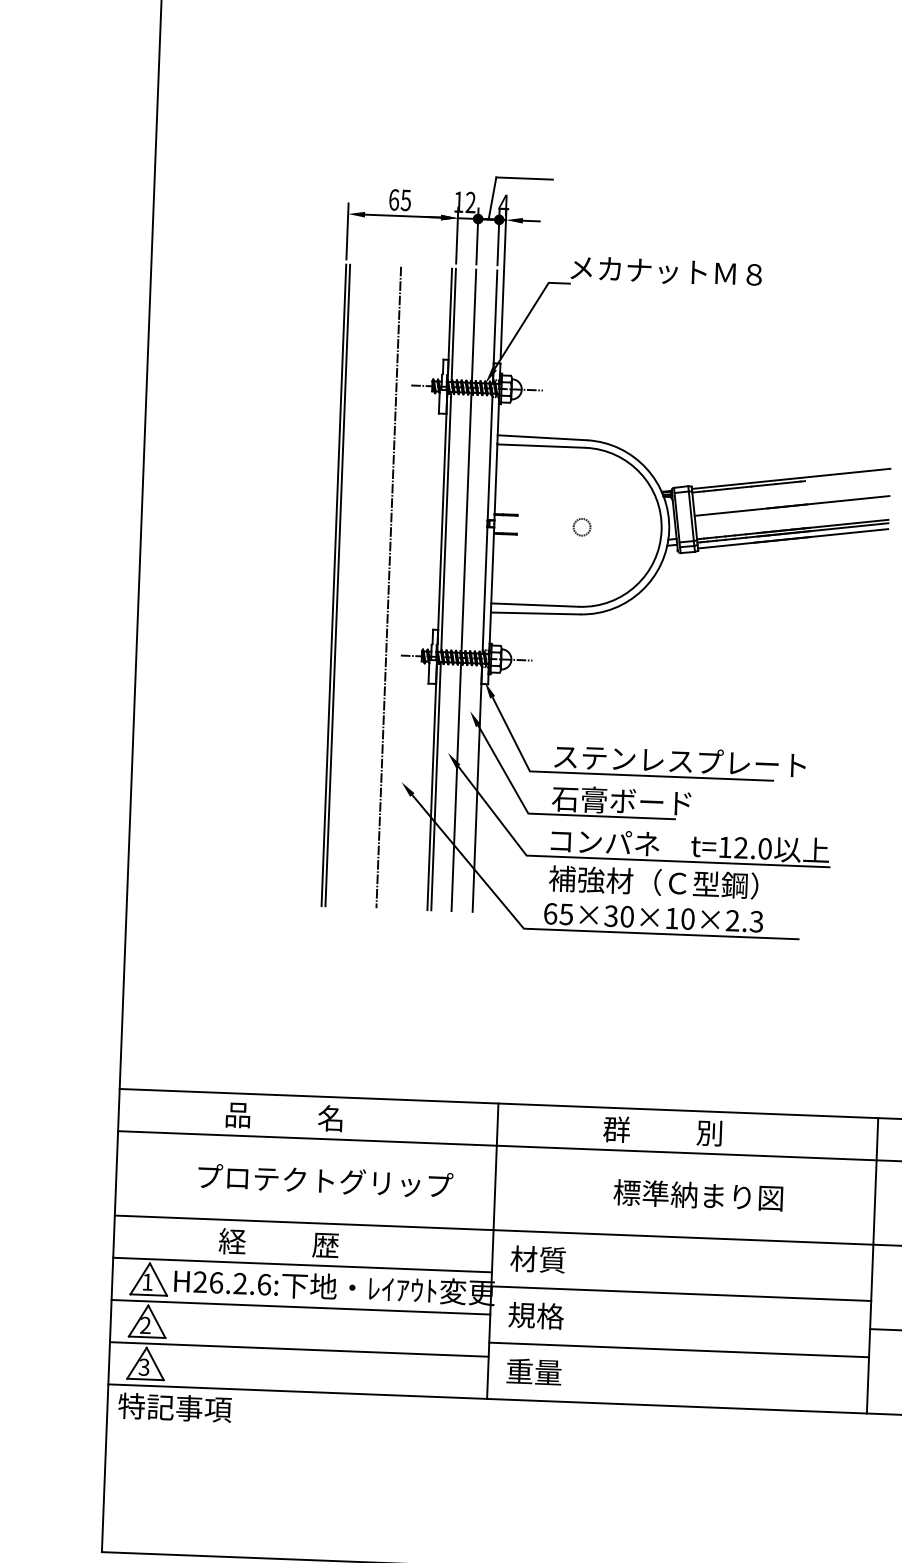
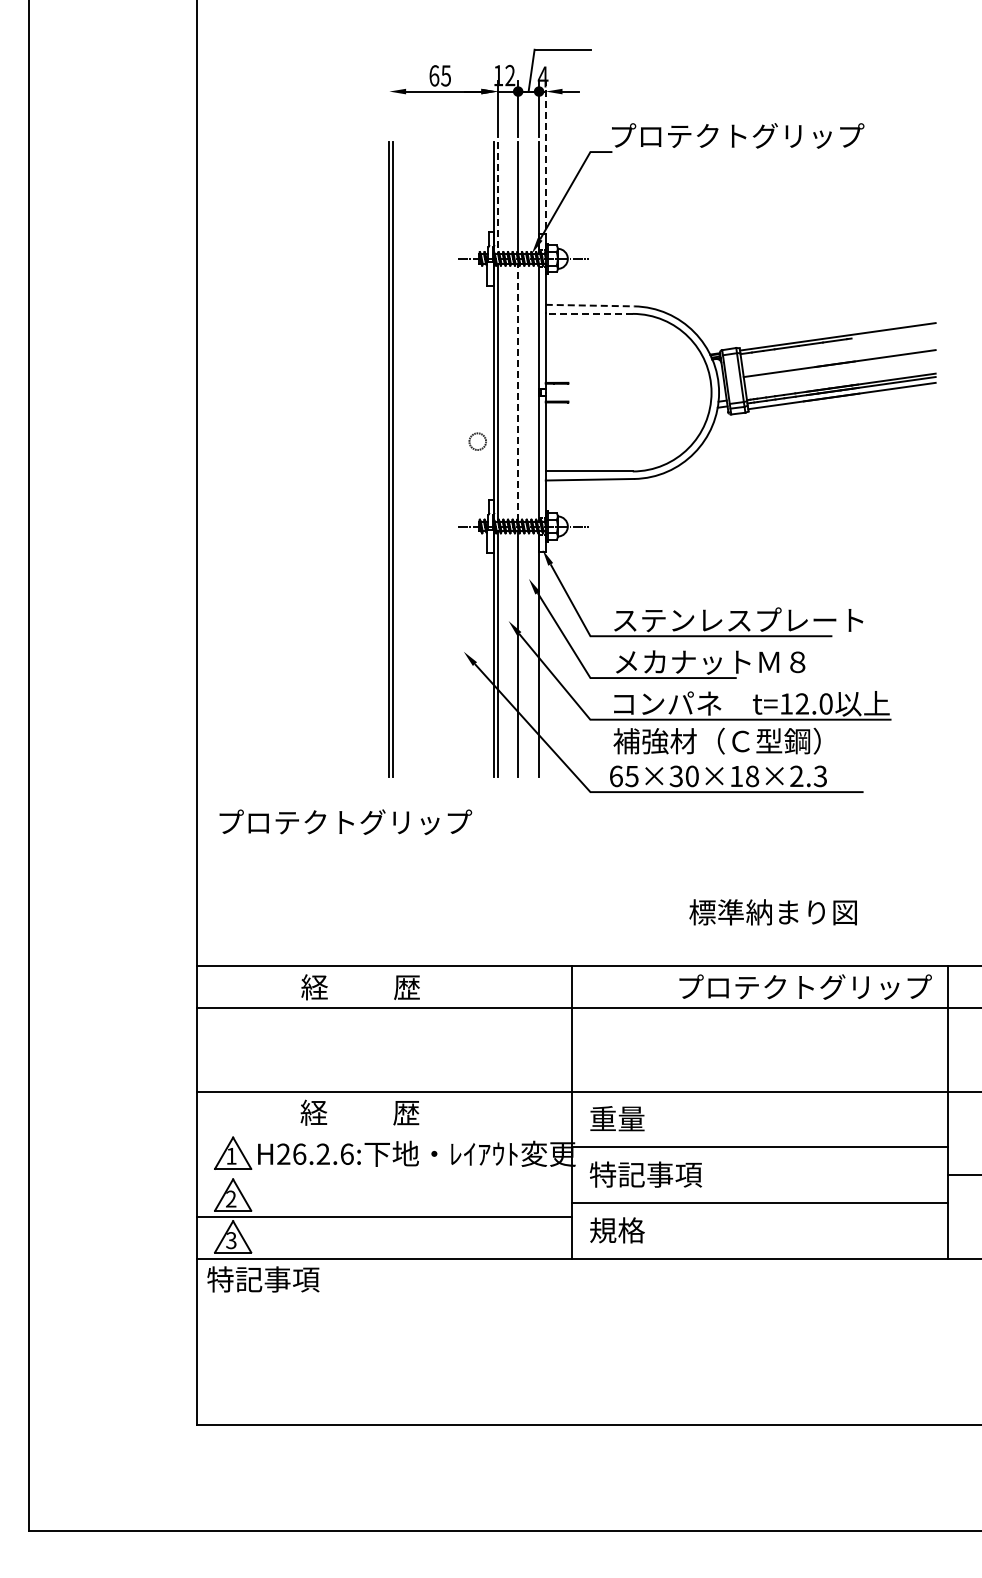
line: (347, 231) -> (389, 108), removed
text: (697, 271) -> (737, 135), メカナットＭ８ -> プロテクトグリップ
line: (503, 283) -> (545, 154), solid -> dashed
line: (454, 325) -> (498, 197), solid -> dashed
line: (542, 437) -> (590, 305), solid -> dashed
line: (540, 445) -> (588, 313), solid -> dashed
line: (466, 522) -> (518, 392), solid -> dashed
circle: (581, 527) -> (477, 441), moved
line: (388, 587) -> (443, 459), removed
text: (649, 801) -> (709, 661), 石膏ボード -> メカナットＭ８
text: (688, 919) -> (752, 776), 65×30×10×2.3 -> 65×30×18×2.3
text: (284, 1116) -> (360, 987), 品          名 -> 経          歴
text: (731, 1134) -> (803, 987), 群          別 -> プロテクトグリップ
text: (325, 1180) -> (345, 821), moved
text: (697, 1195) -> (772, 912), moved
text: (537, 1259) -> (616, 1118), 材質 -> 重量
line: (301, 1265) -> (383, 1133), removed
line: (300, 1307) -> (383, 1175), removed
text: (564, 1316) -> (645, 1174), 規格 -> 特記事項
text: (534, 1372) -> (617, 1230), 重量 -> 規格

